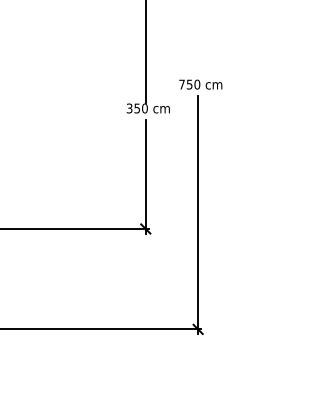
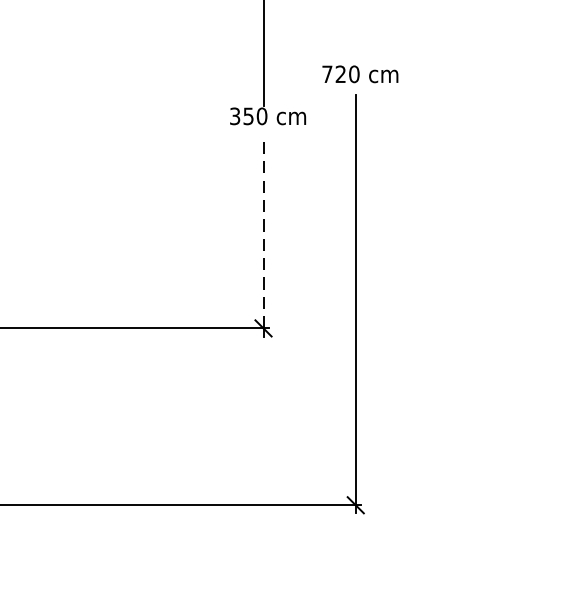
text: (189, 84) -> (340, 74), 750 -> 720
line: (145, 174) -> (263, 232), solid -> dashed

